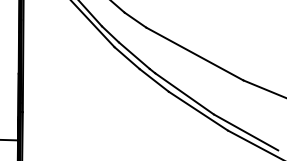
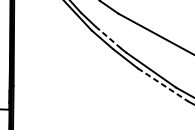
line: (134, 56) -> (108, 38), solid -> dashed
line: (198, 111) -> (163, 85), solid -> dashed

